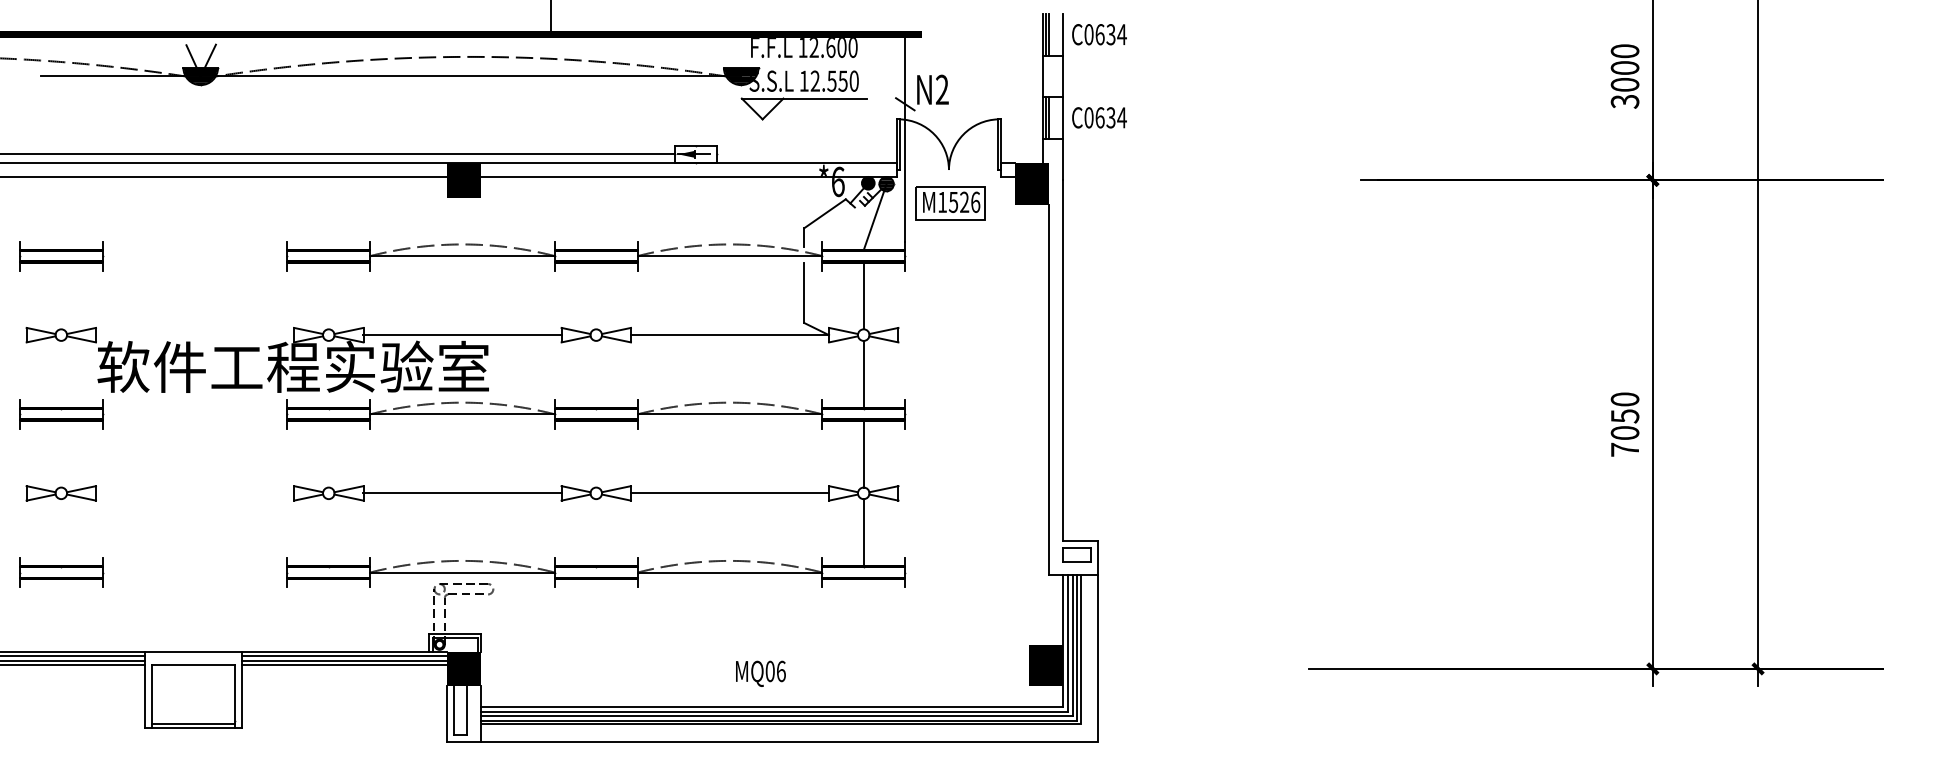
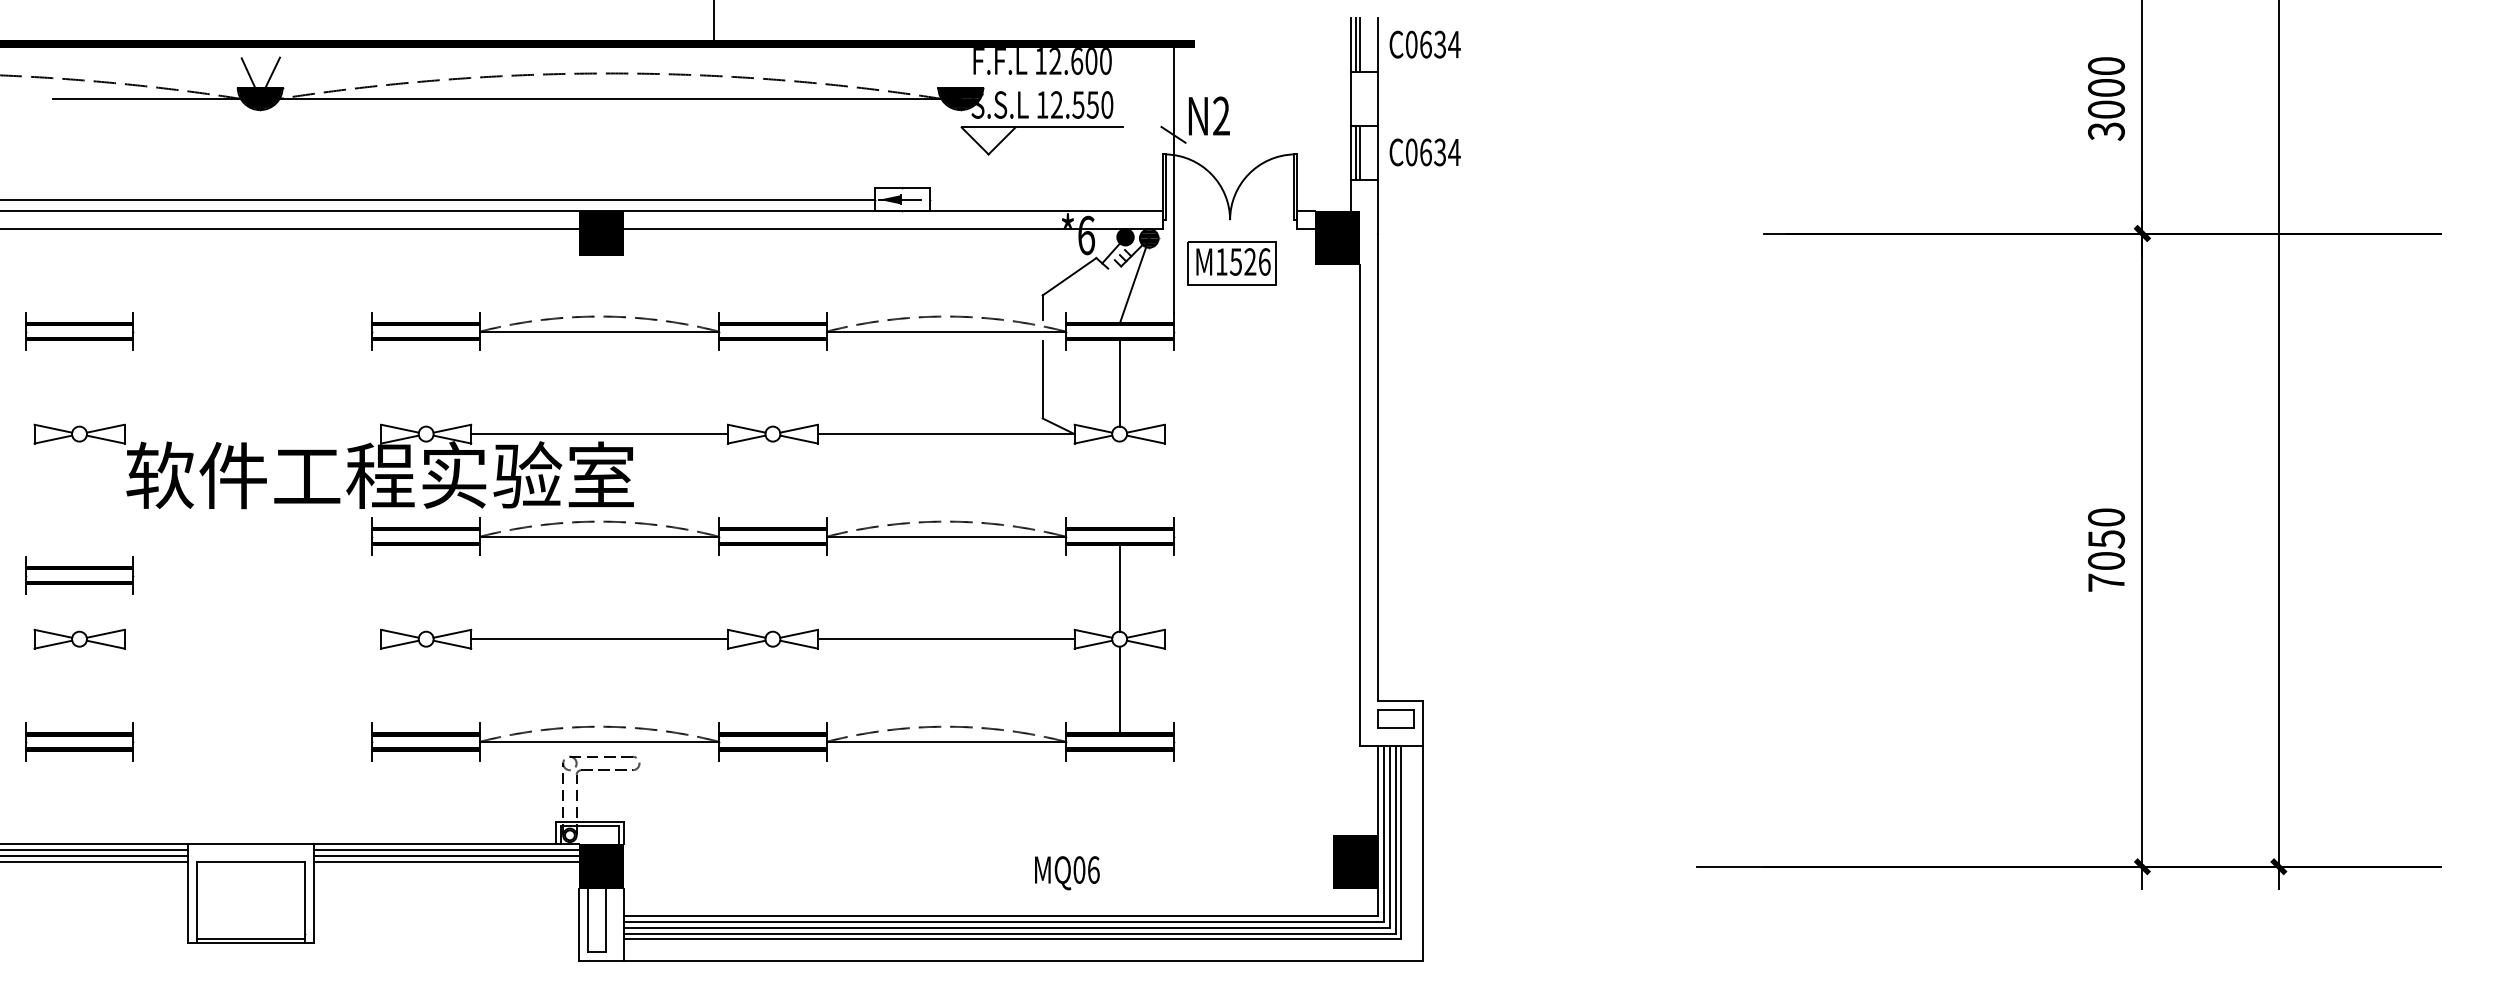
line: (863, 374) -> (1119, 485), removed
part: (61, 414) -> (79, 575), moved
text: (761, 674) -> (1067, 873), moved

